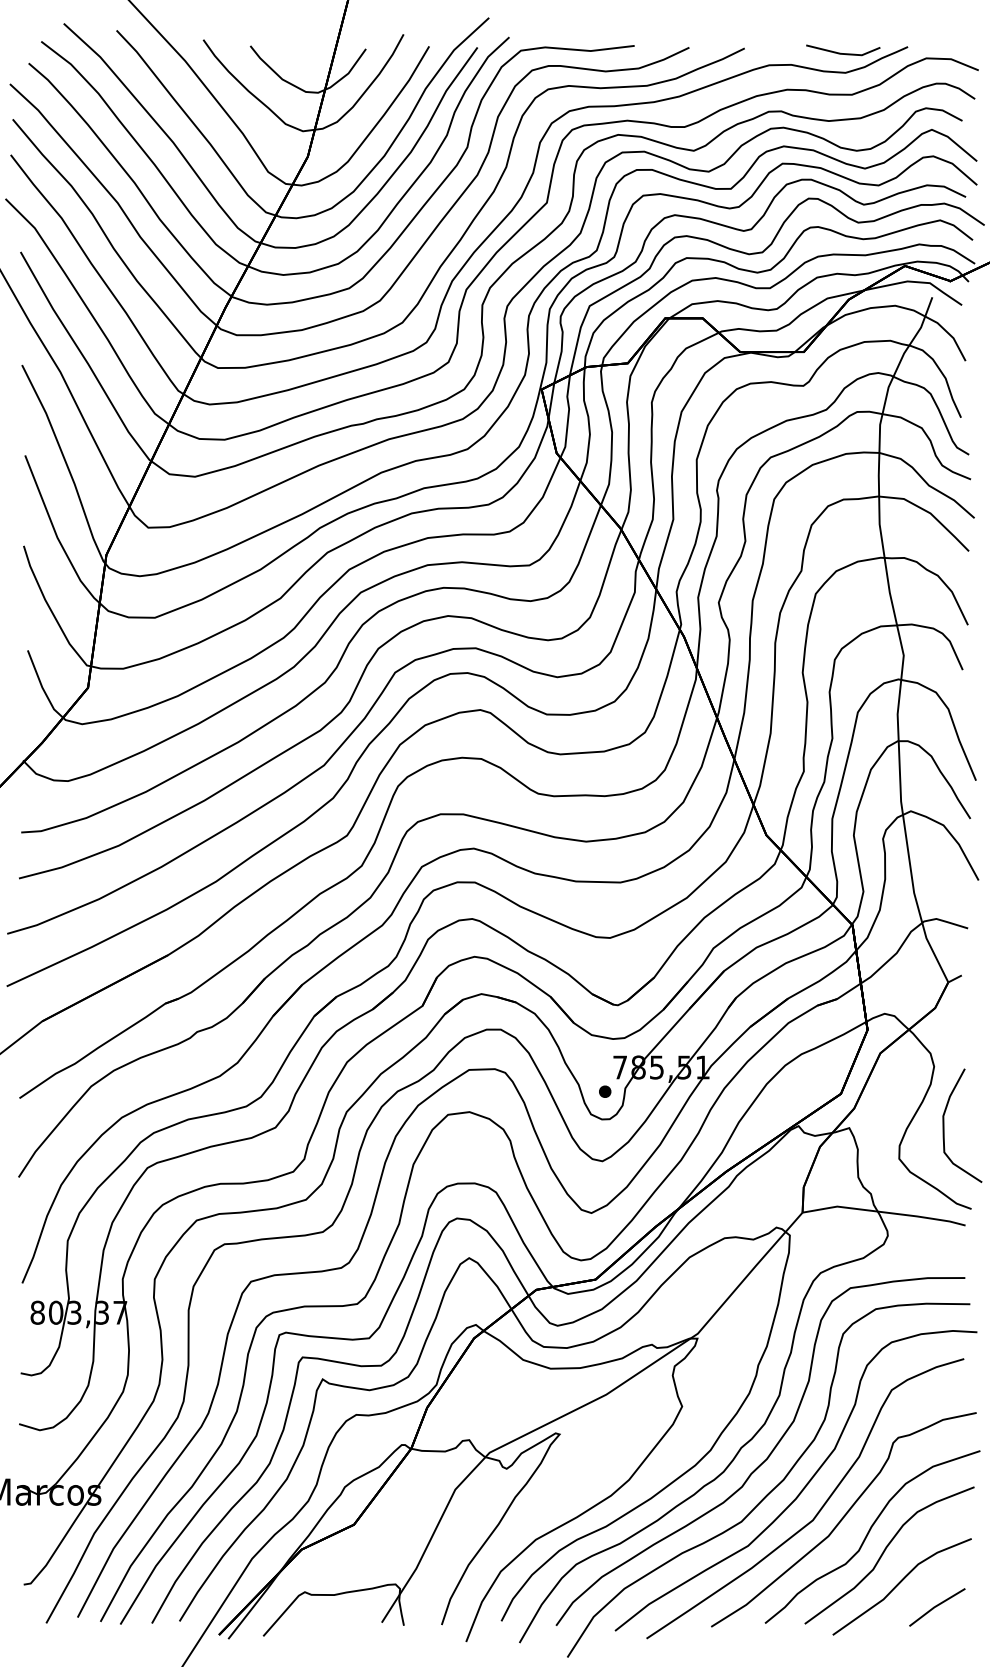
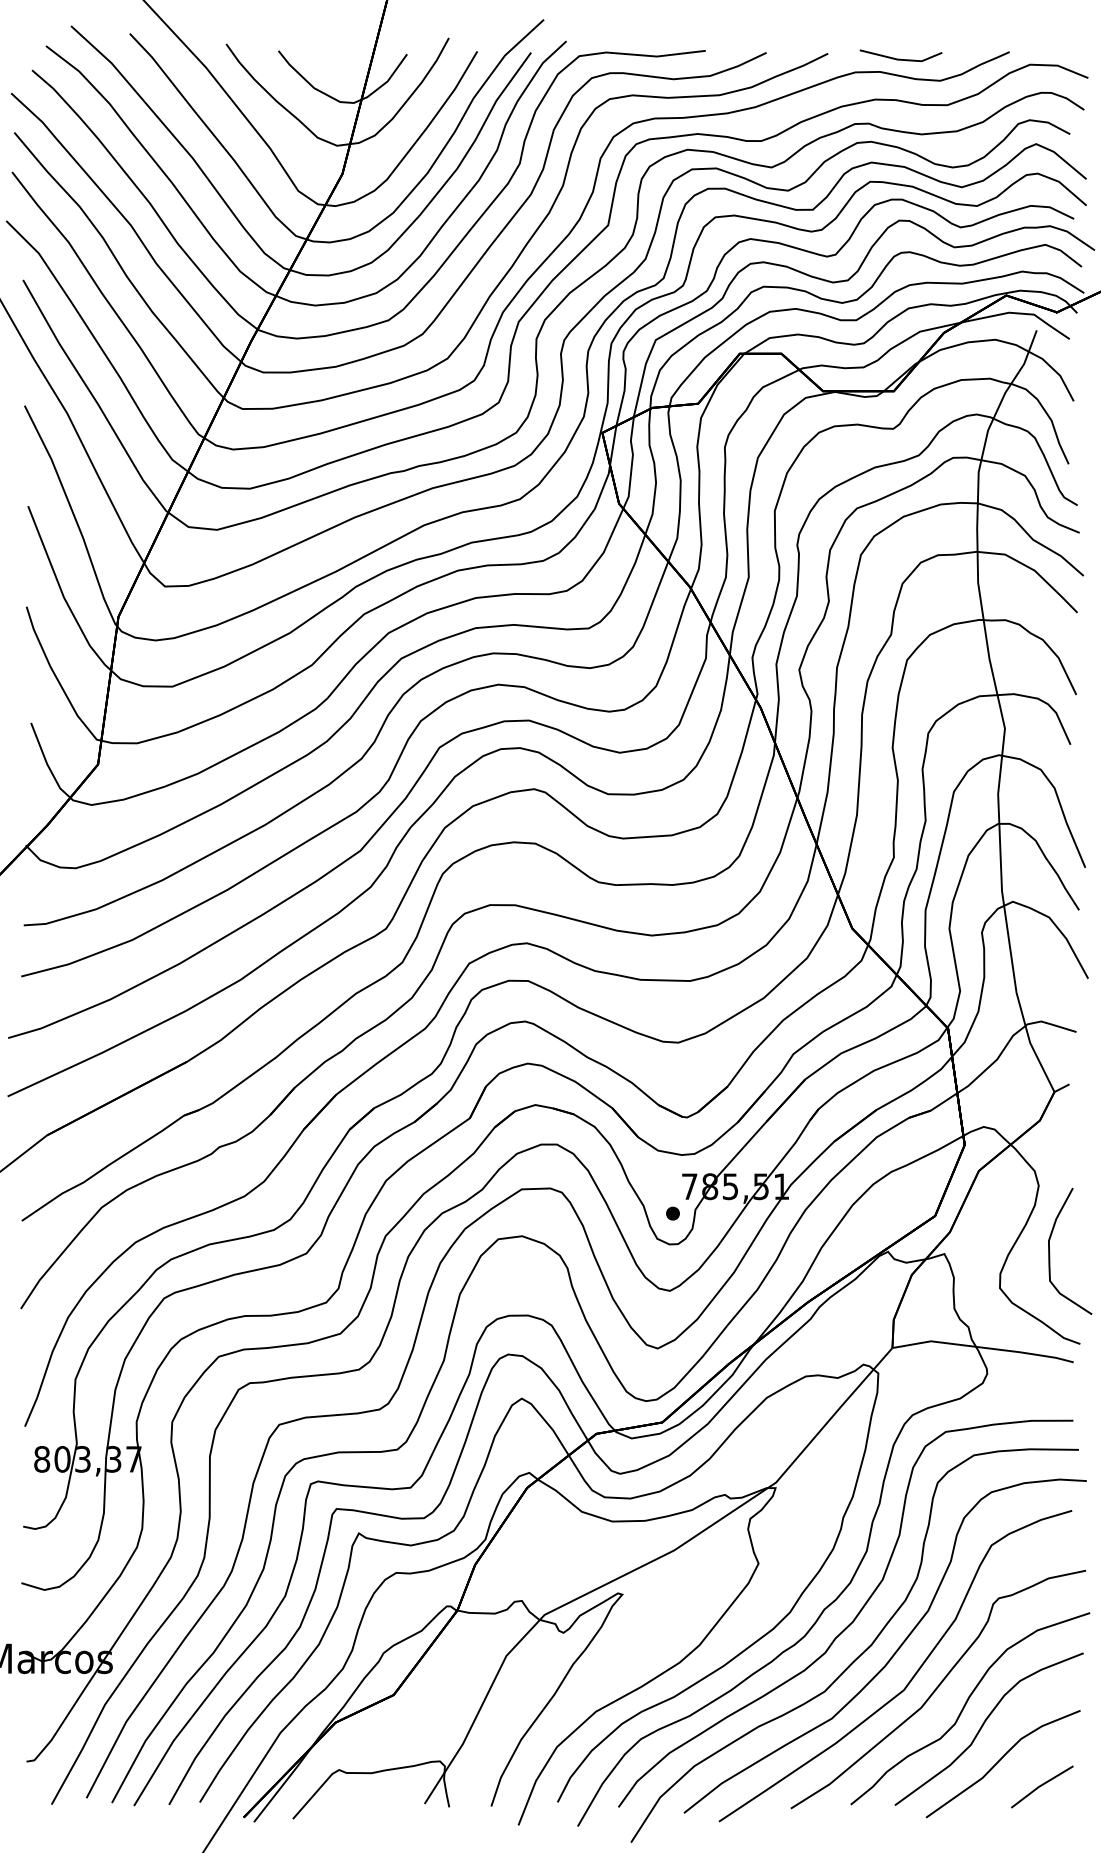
line: (843, 53) -> (901, 59), moved

